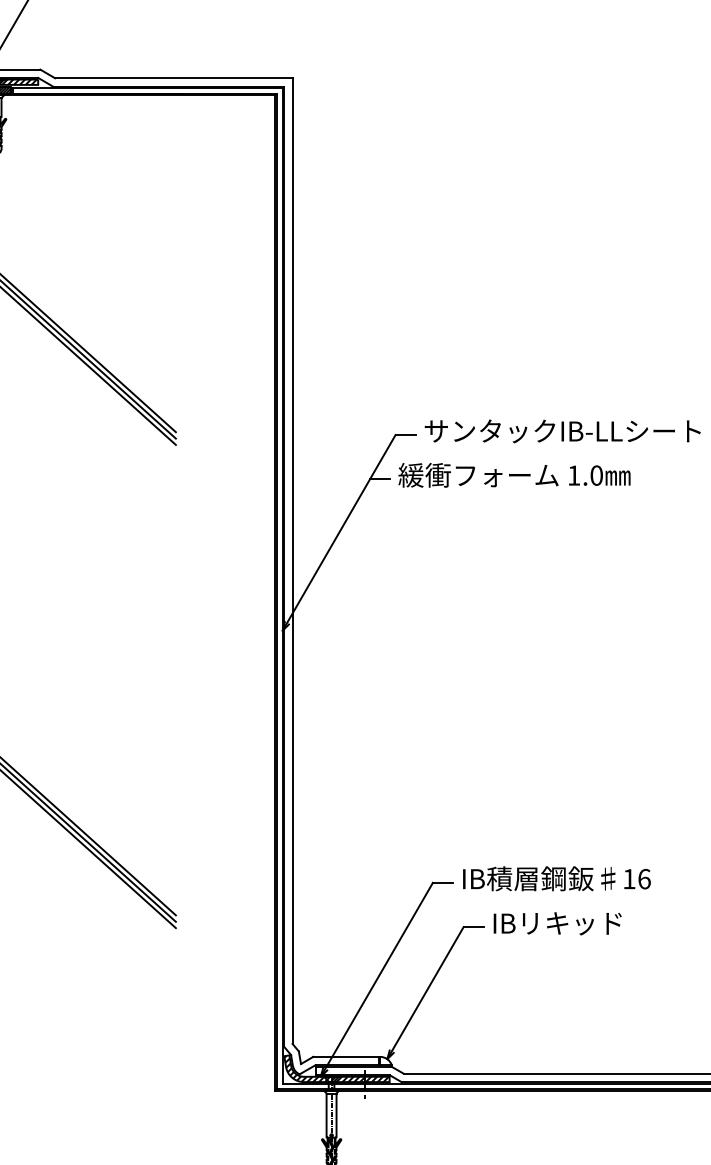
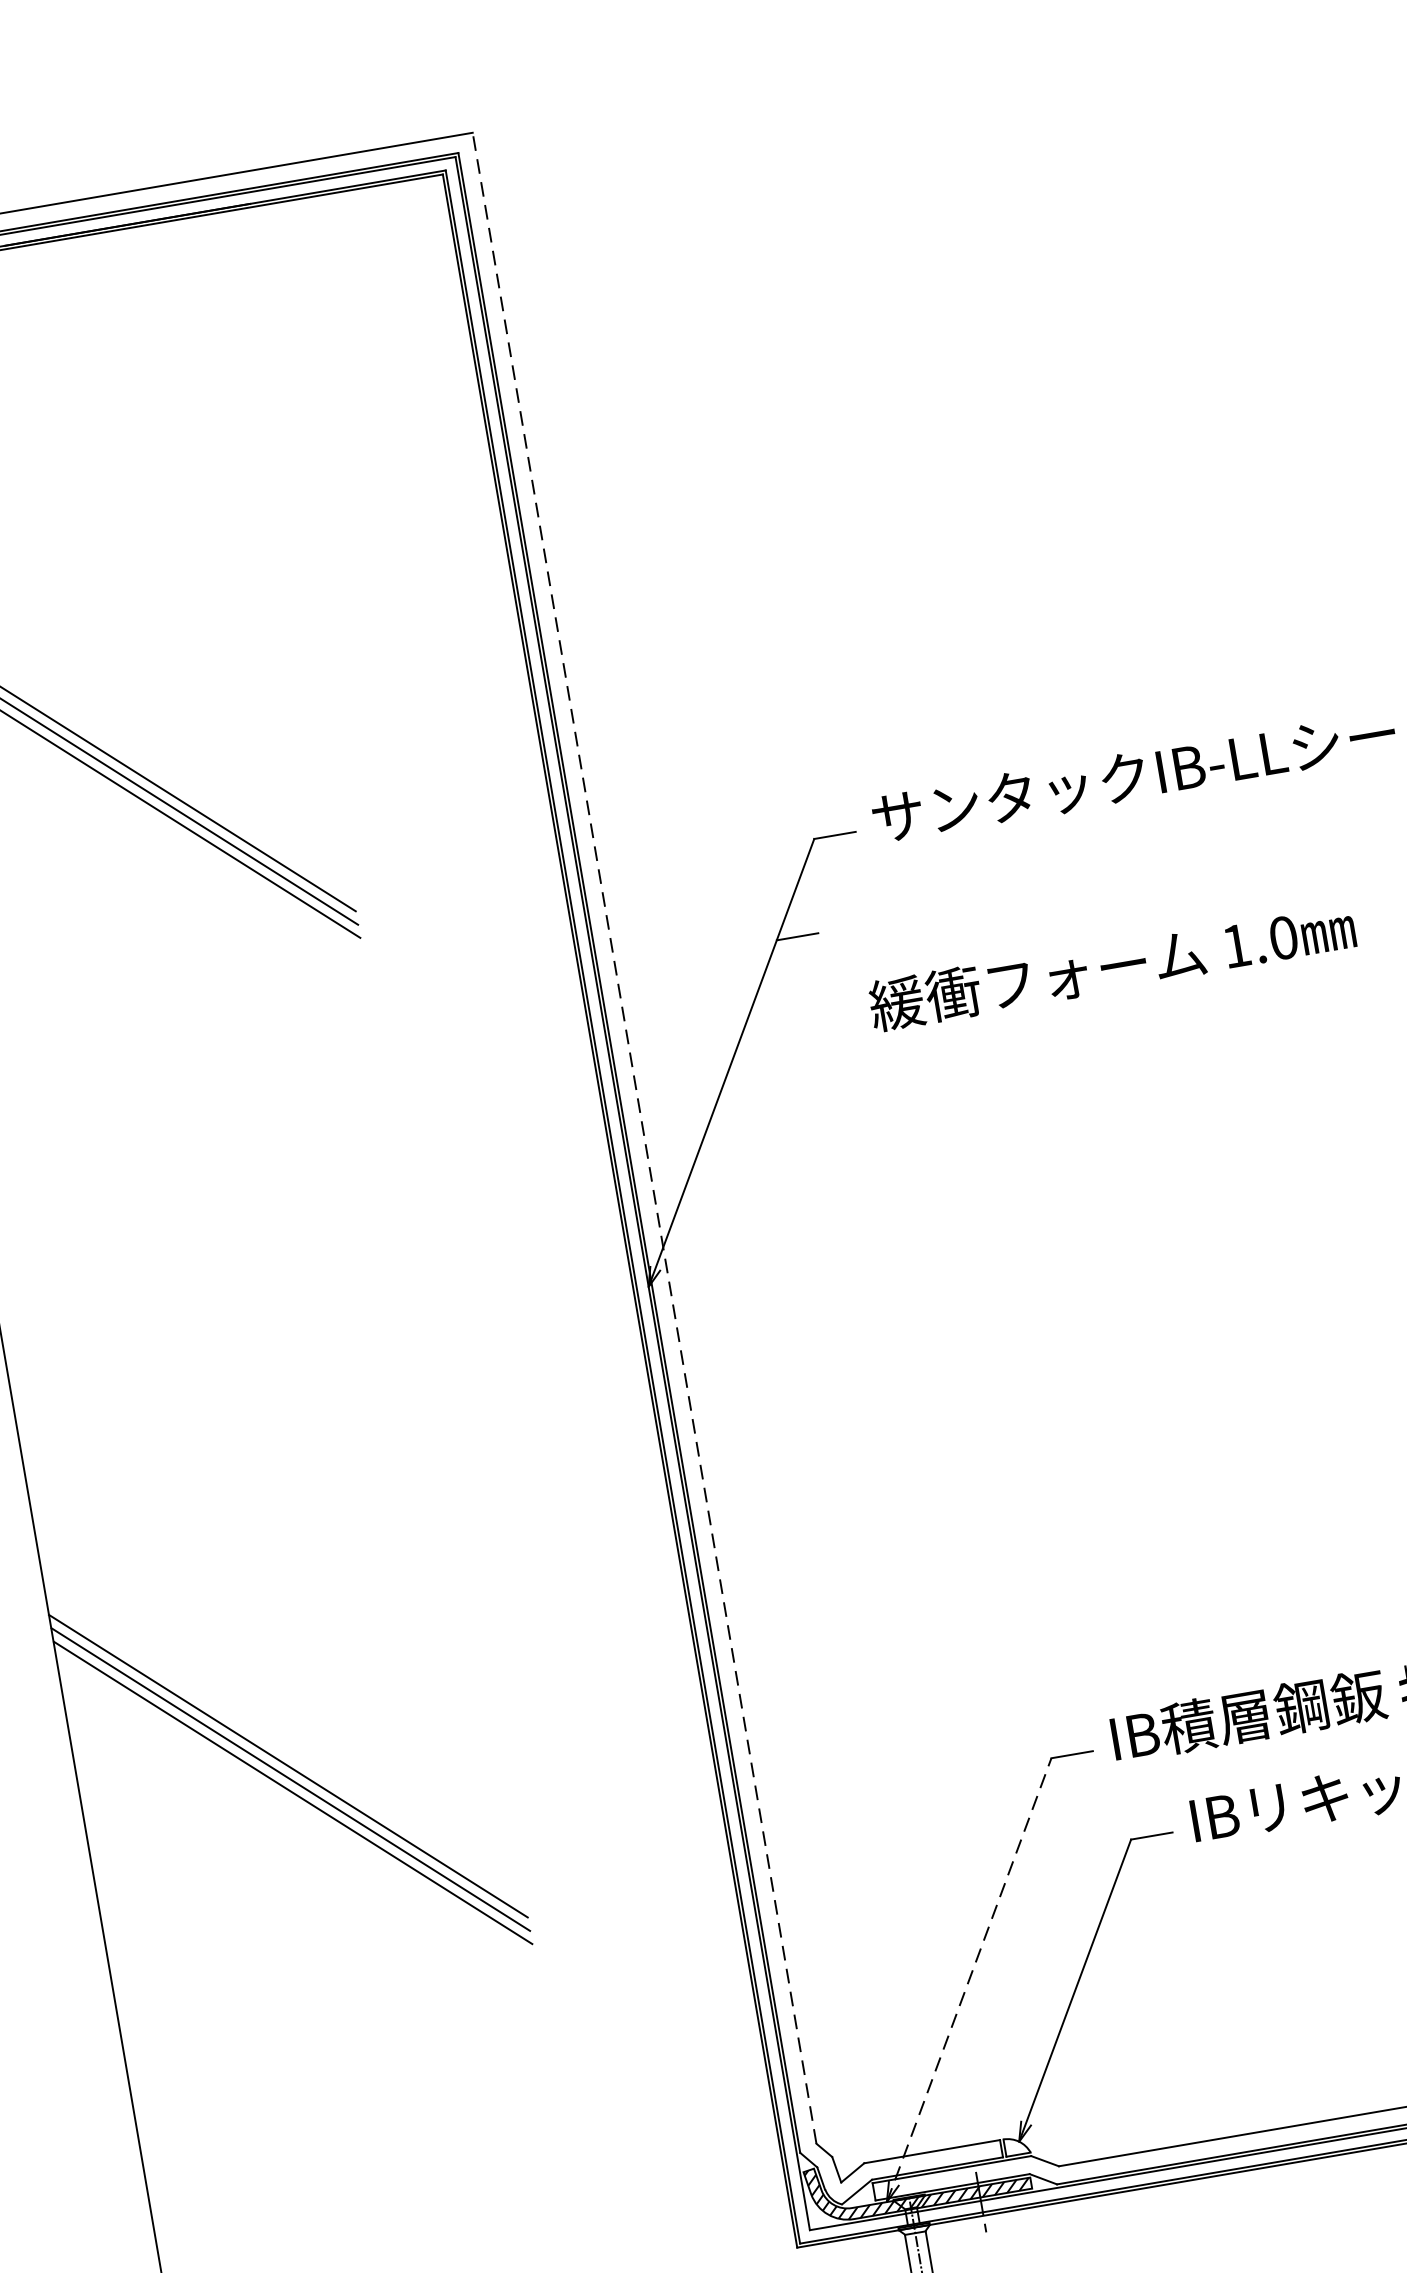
text: (514, 475) -> (1112, 966), moved
line: (292, 561) -> (644, 1139), solid -> dashed
line: (377, 979) -> (970, 1979), solid -> dashed

